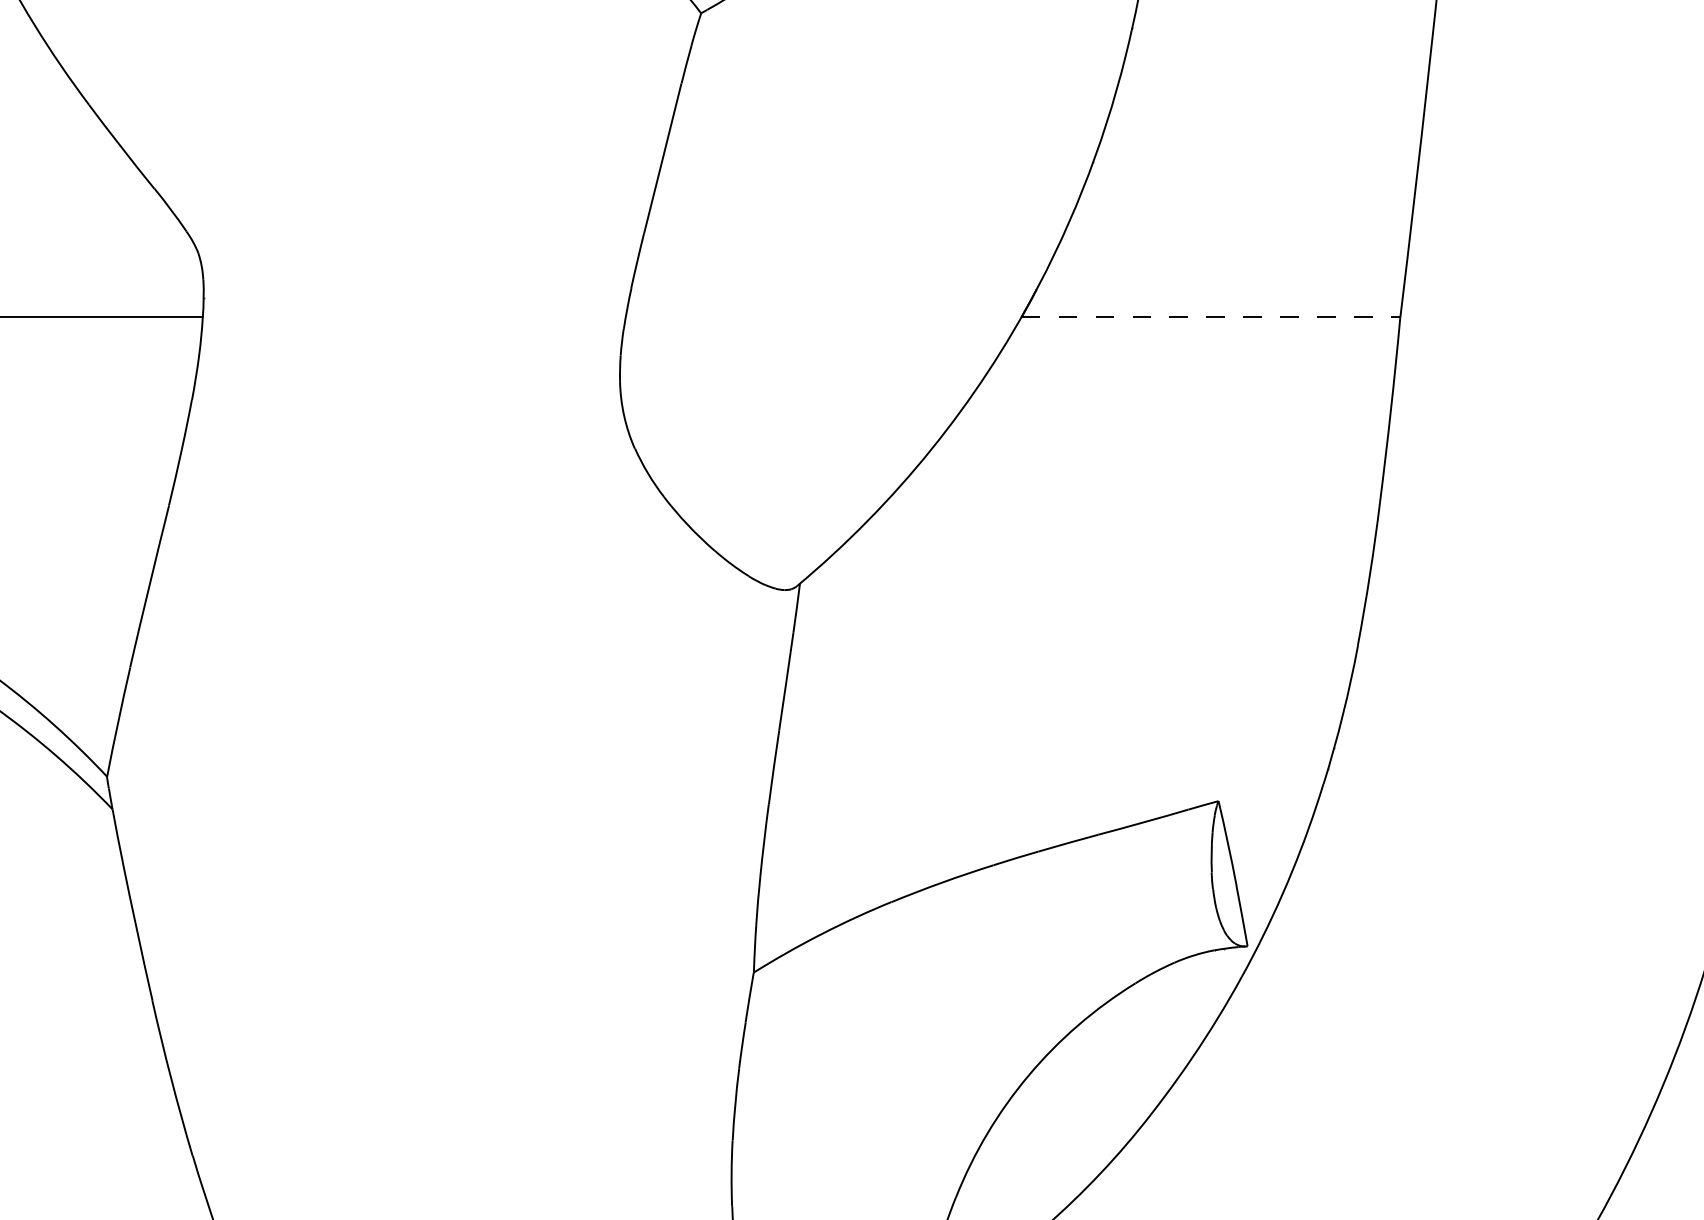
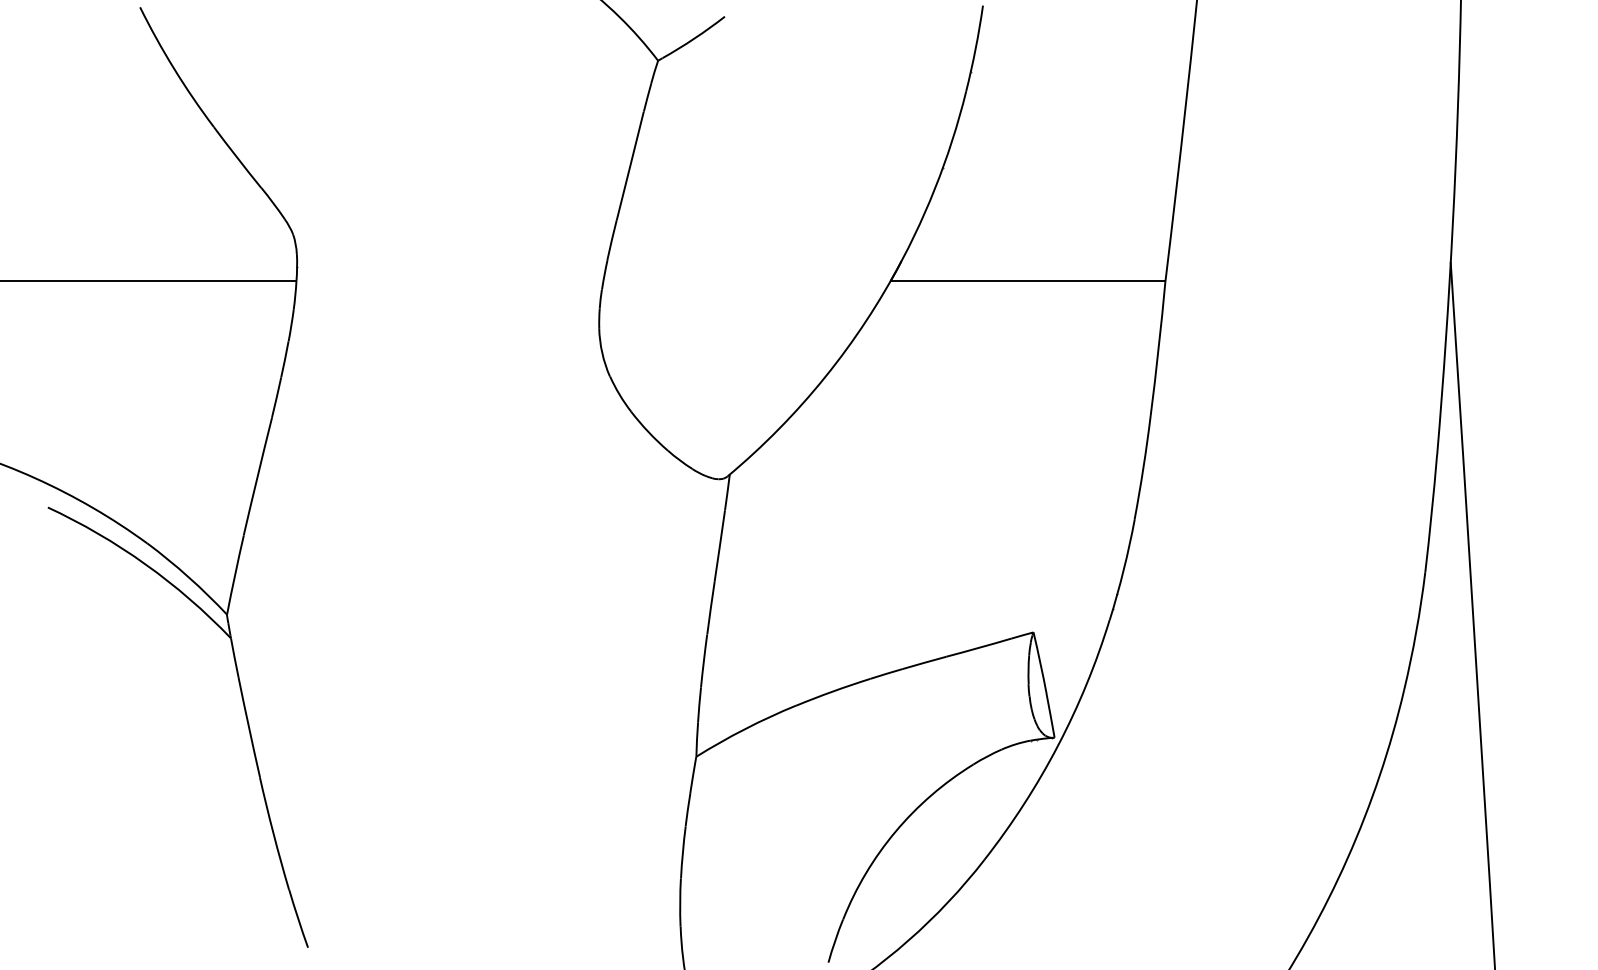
line: (1211, 317) -> (1028, 281), dashed -> solid

